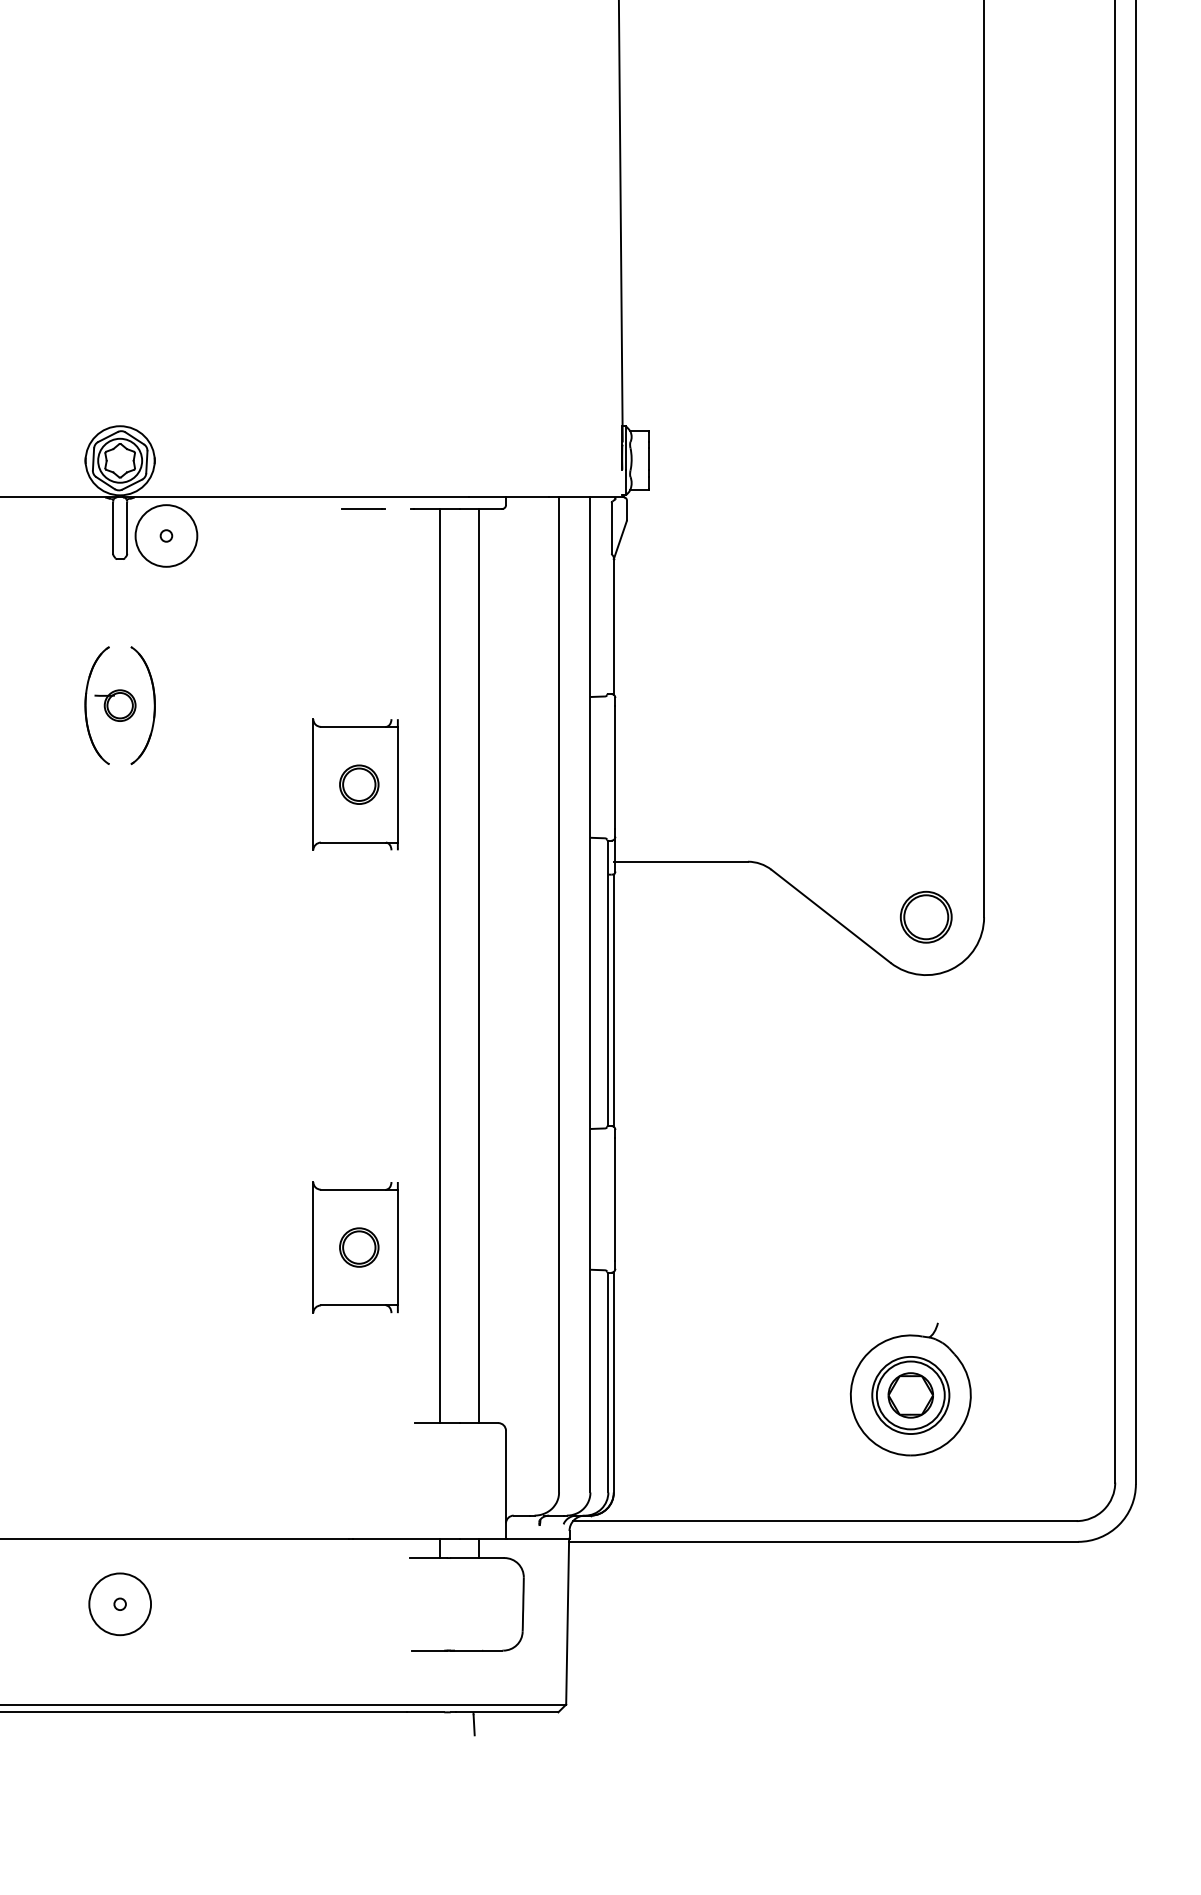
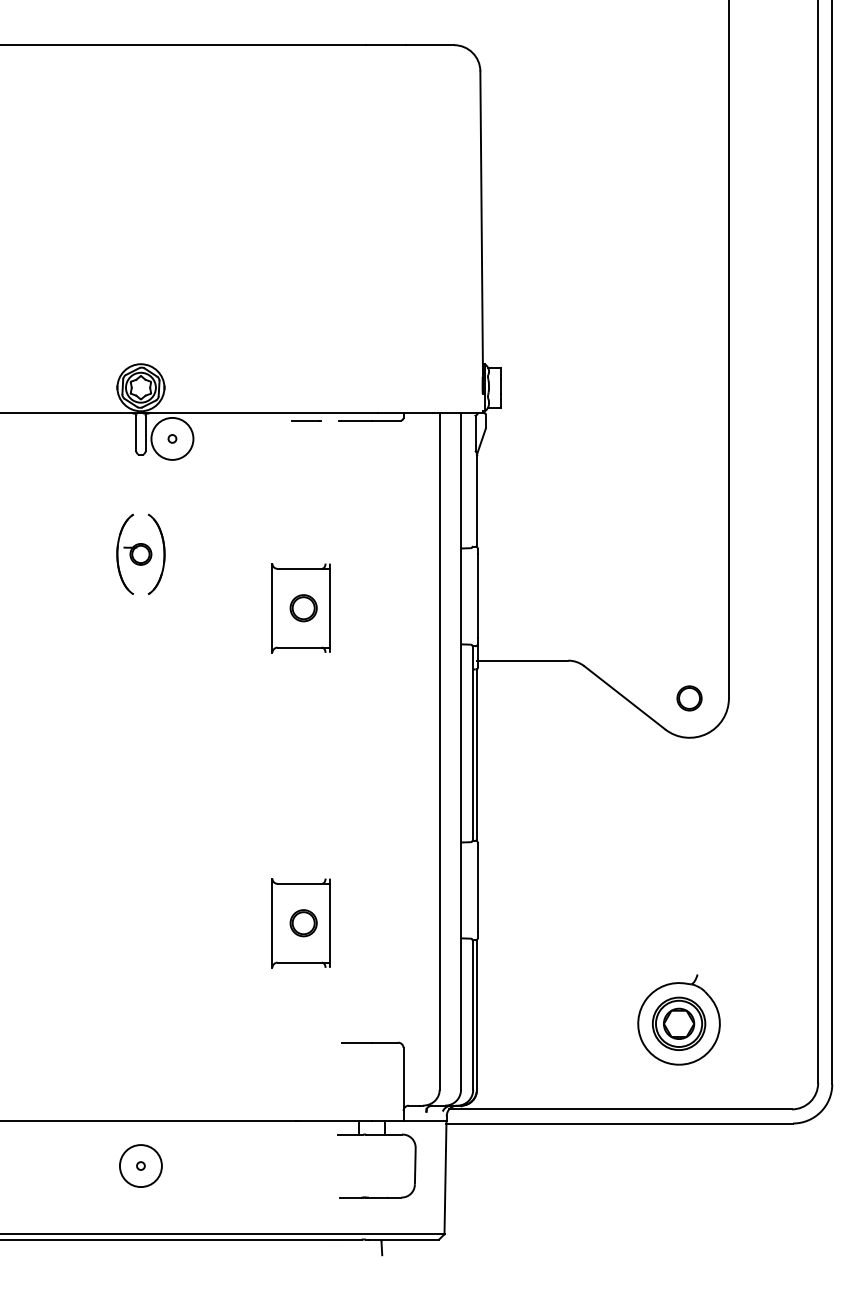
part: (926, 917) -> (689, 698), size x0.7
line: (439, 965) -> (358, 731), removed
line: (479, 965) -> (385, 731), removed

